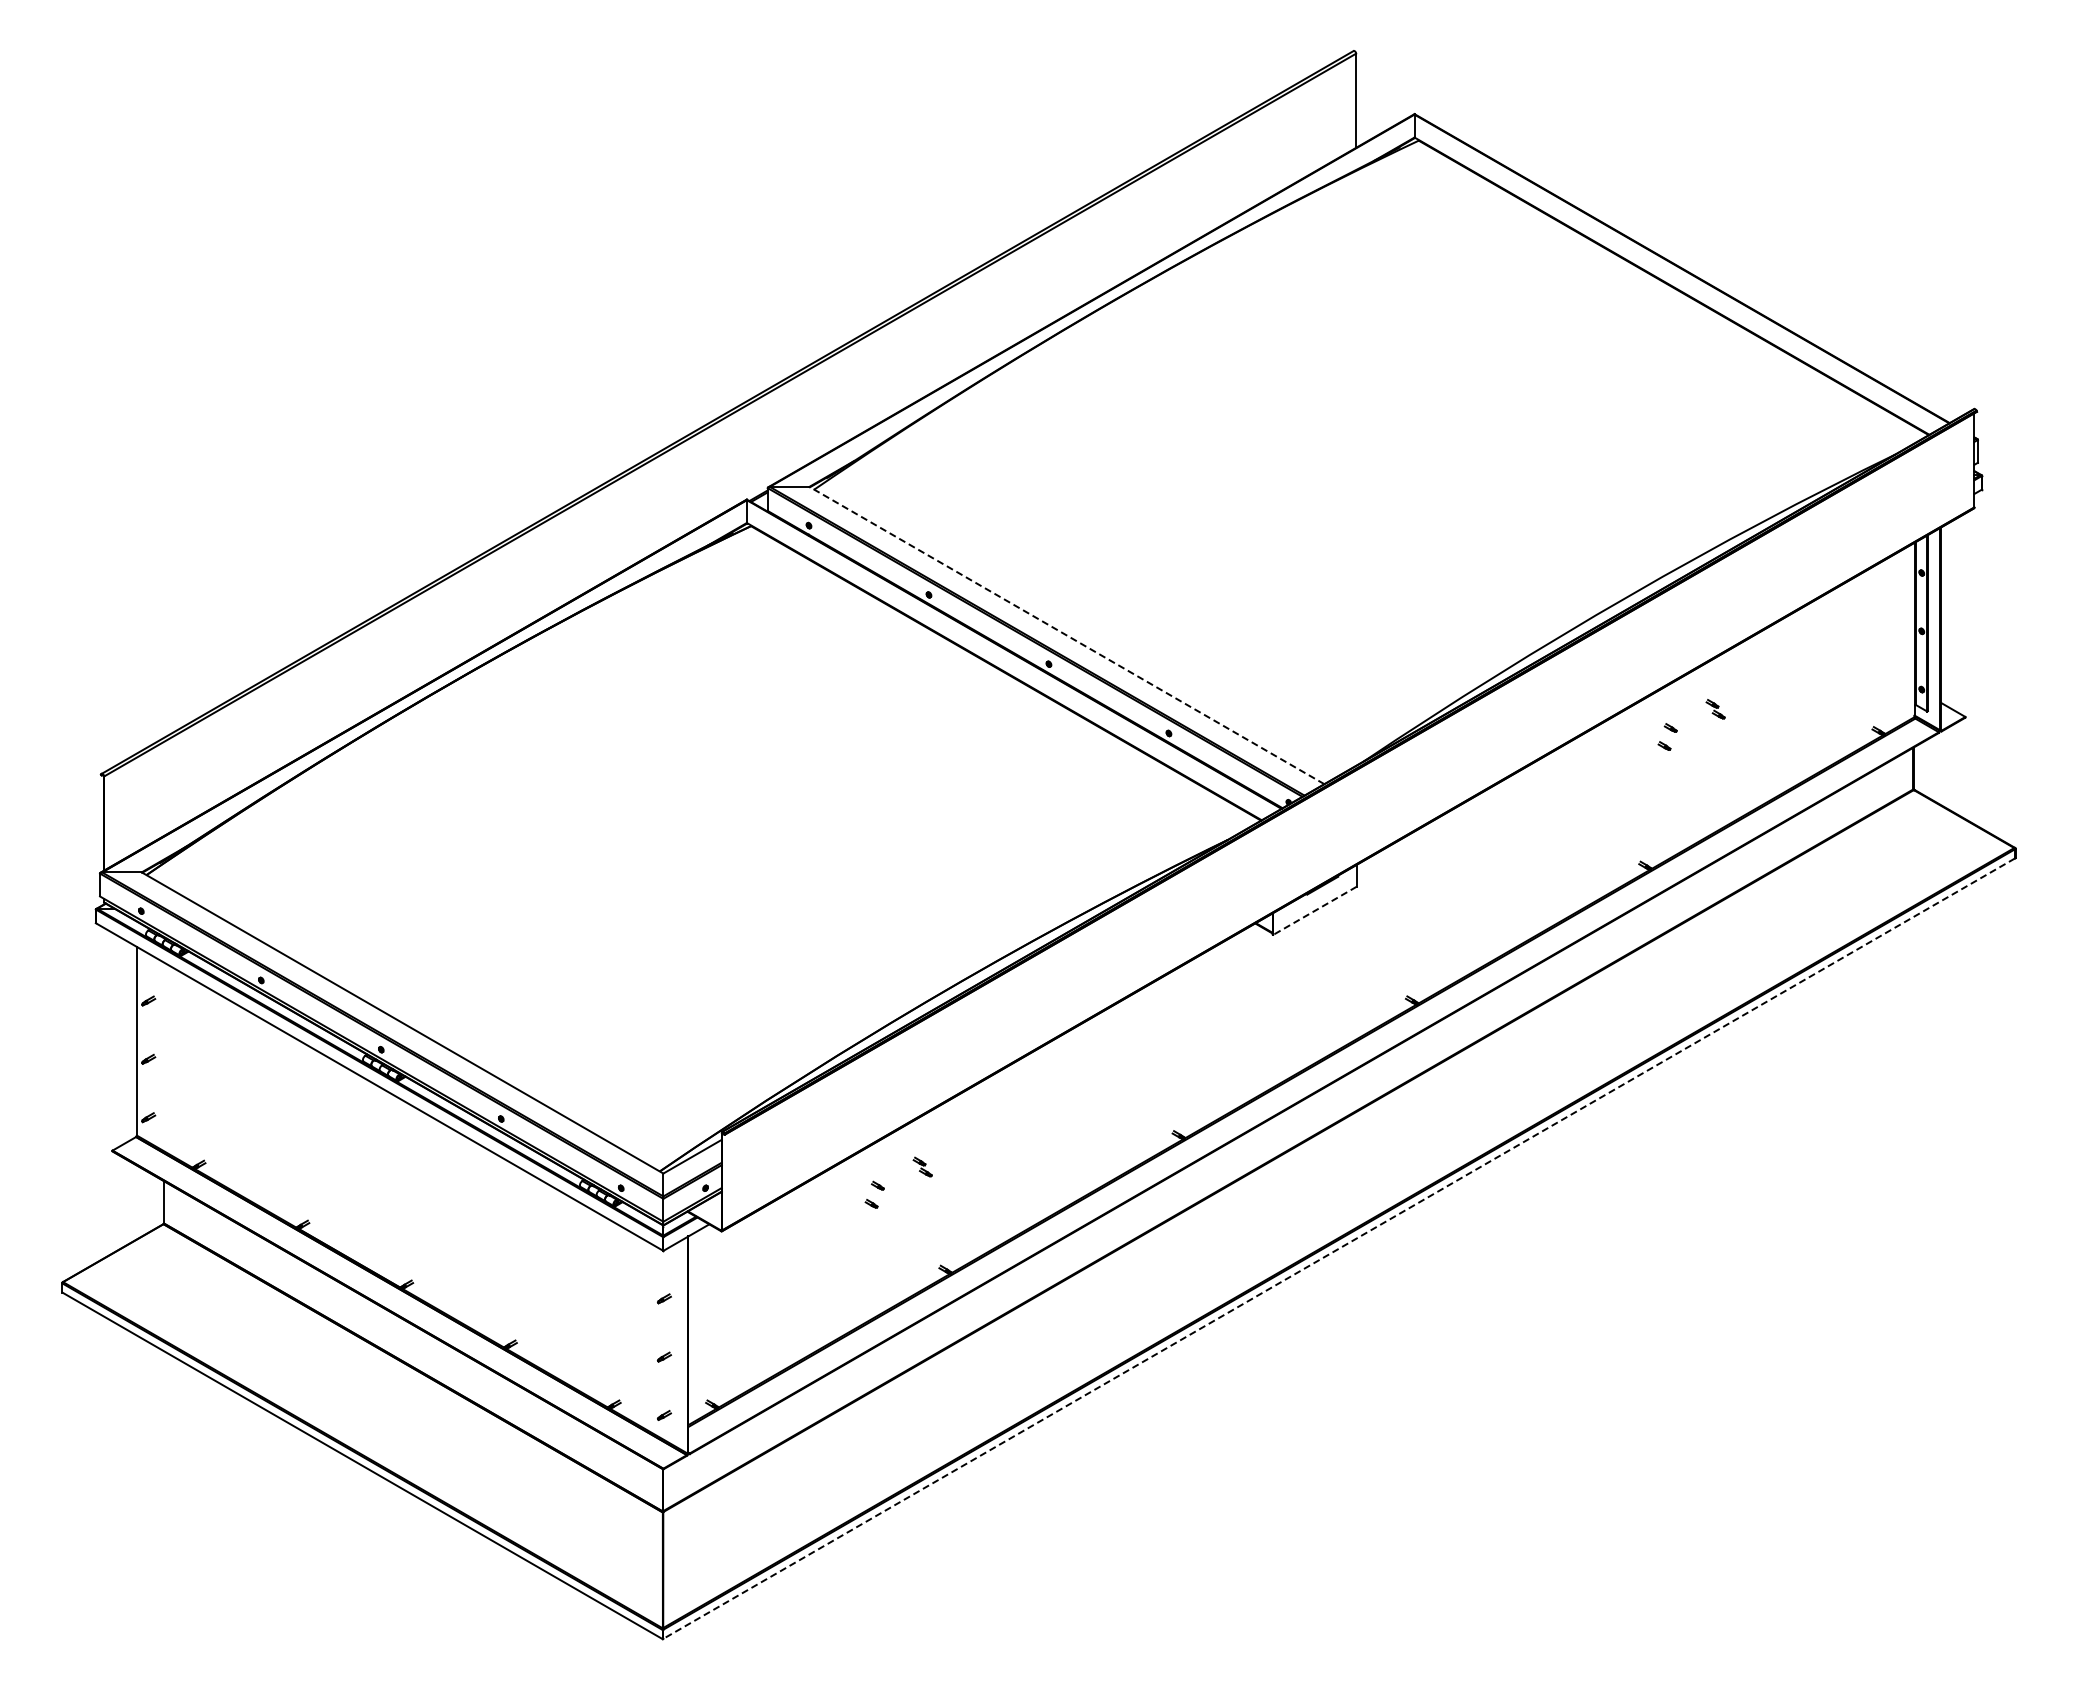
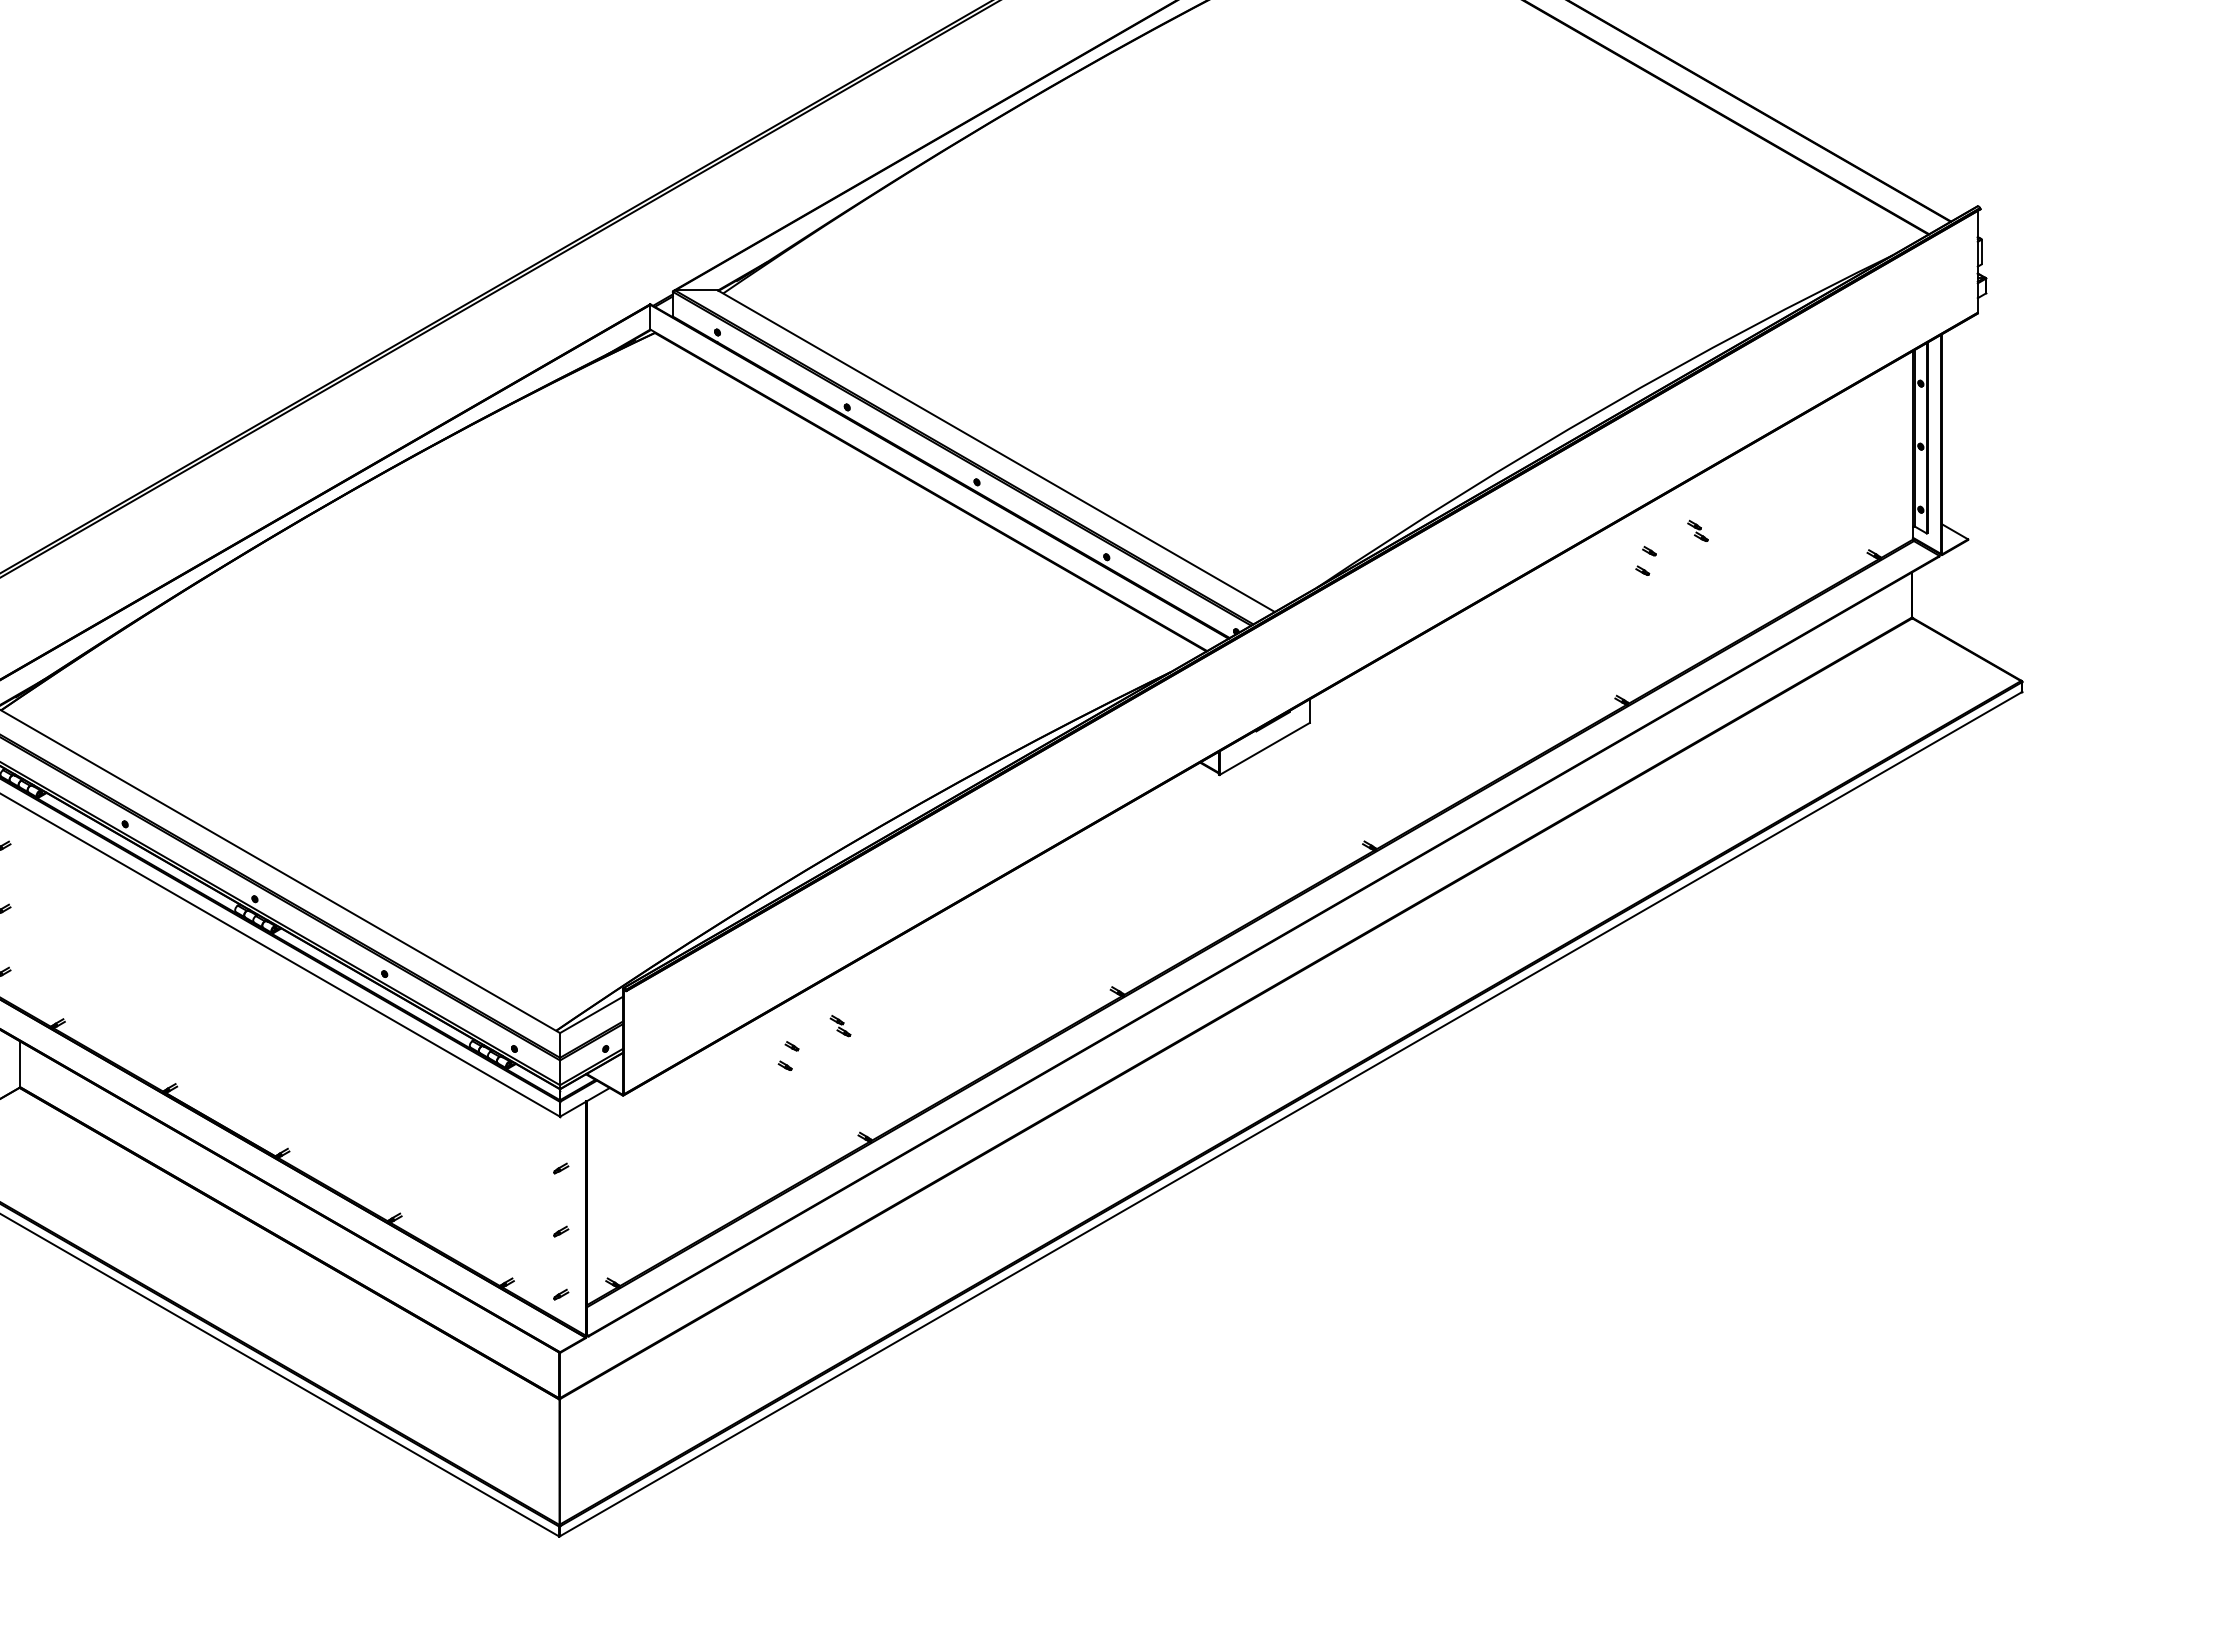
line: (1066, 635) -> (995, 451), dashed -> solid
line: (1314, 911) -> (1264, 749), dashed -> solid
line: (1338, 1248) -> (1290, 1114), dashed -> solid

